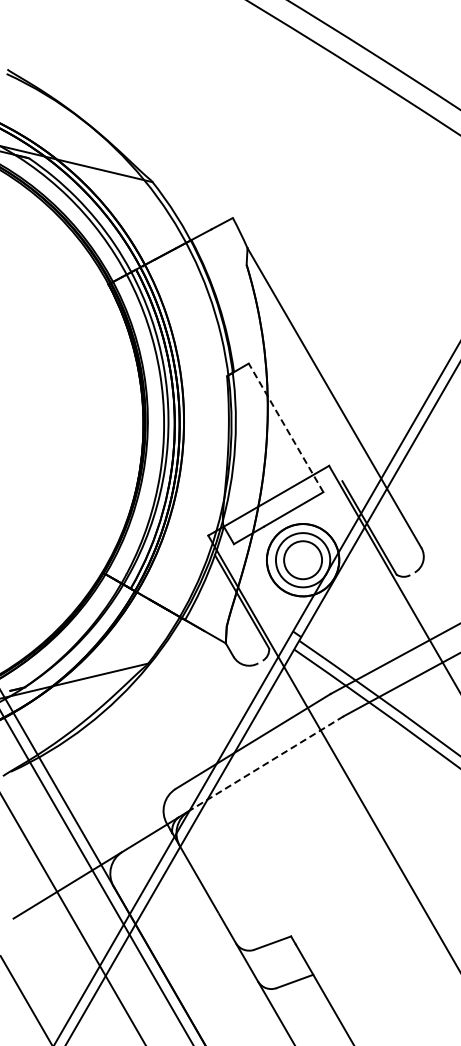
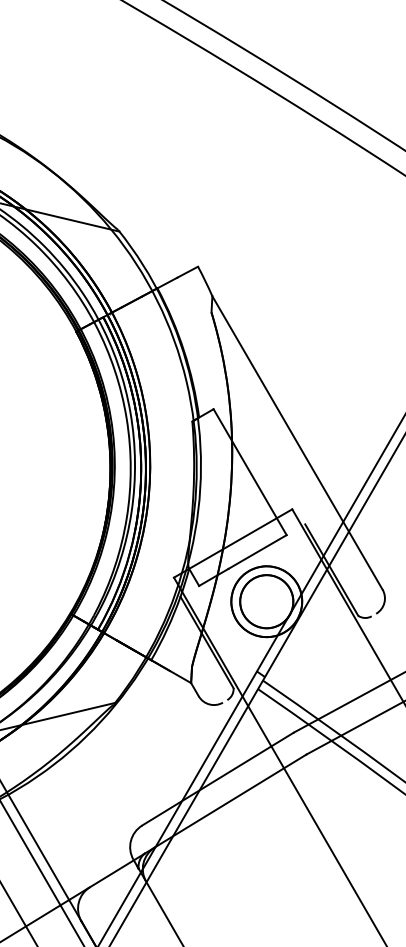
line: (285, 427) -> (249, 471), dashed -> solid
circle: (302, 560) -> (266, 601), size x1.43
line: (266, 763) -> (230, 800), dashed -> solid

